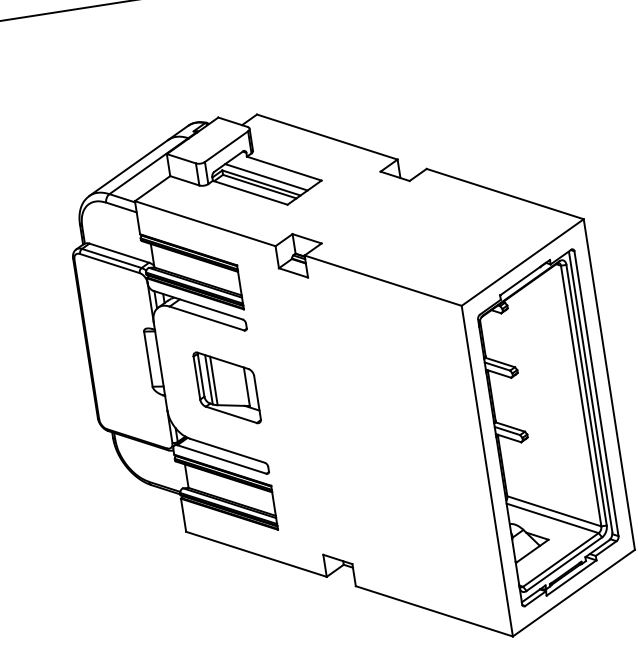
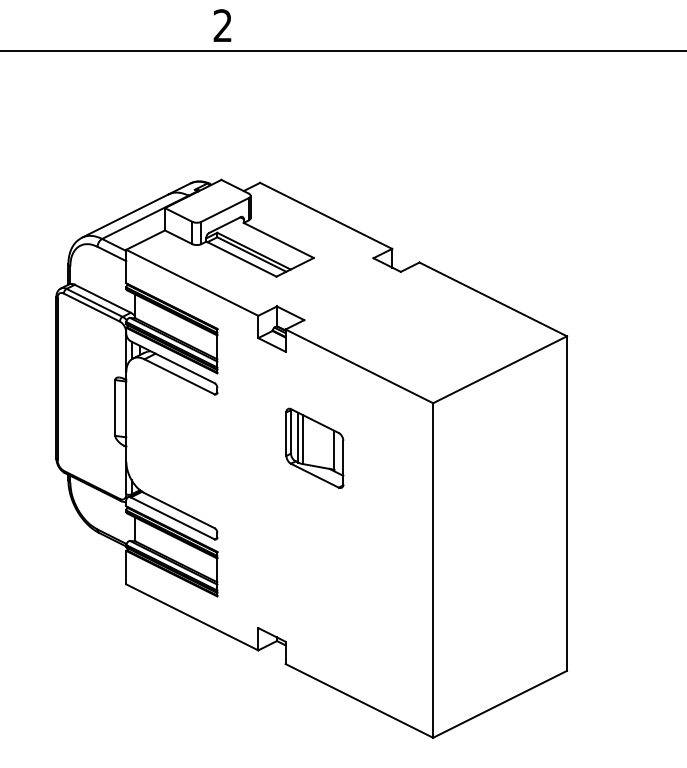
line: (266, 177) -> (259, 246), removed
part: (226, 387) -> (314, 447), moved
part: (547, 427) -> (499, 536), removed

